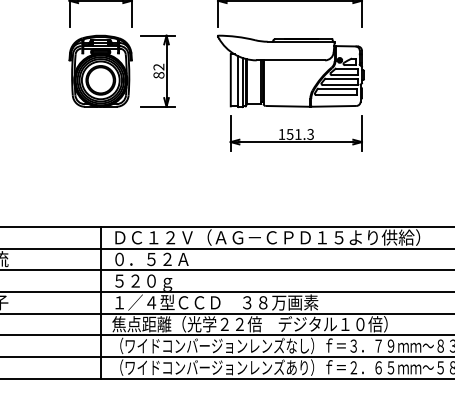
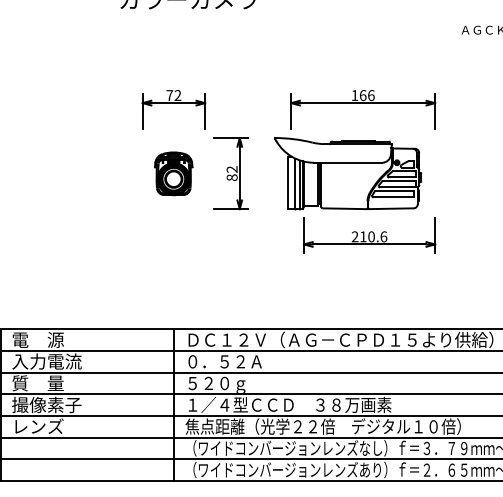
part: (100, 71) -> (173, 173), size x0.6
part: (291, 71) -> (348, 173), moved
text: (296, 134) -> (369, 236), 151.3 -> 210.6

